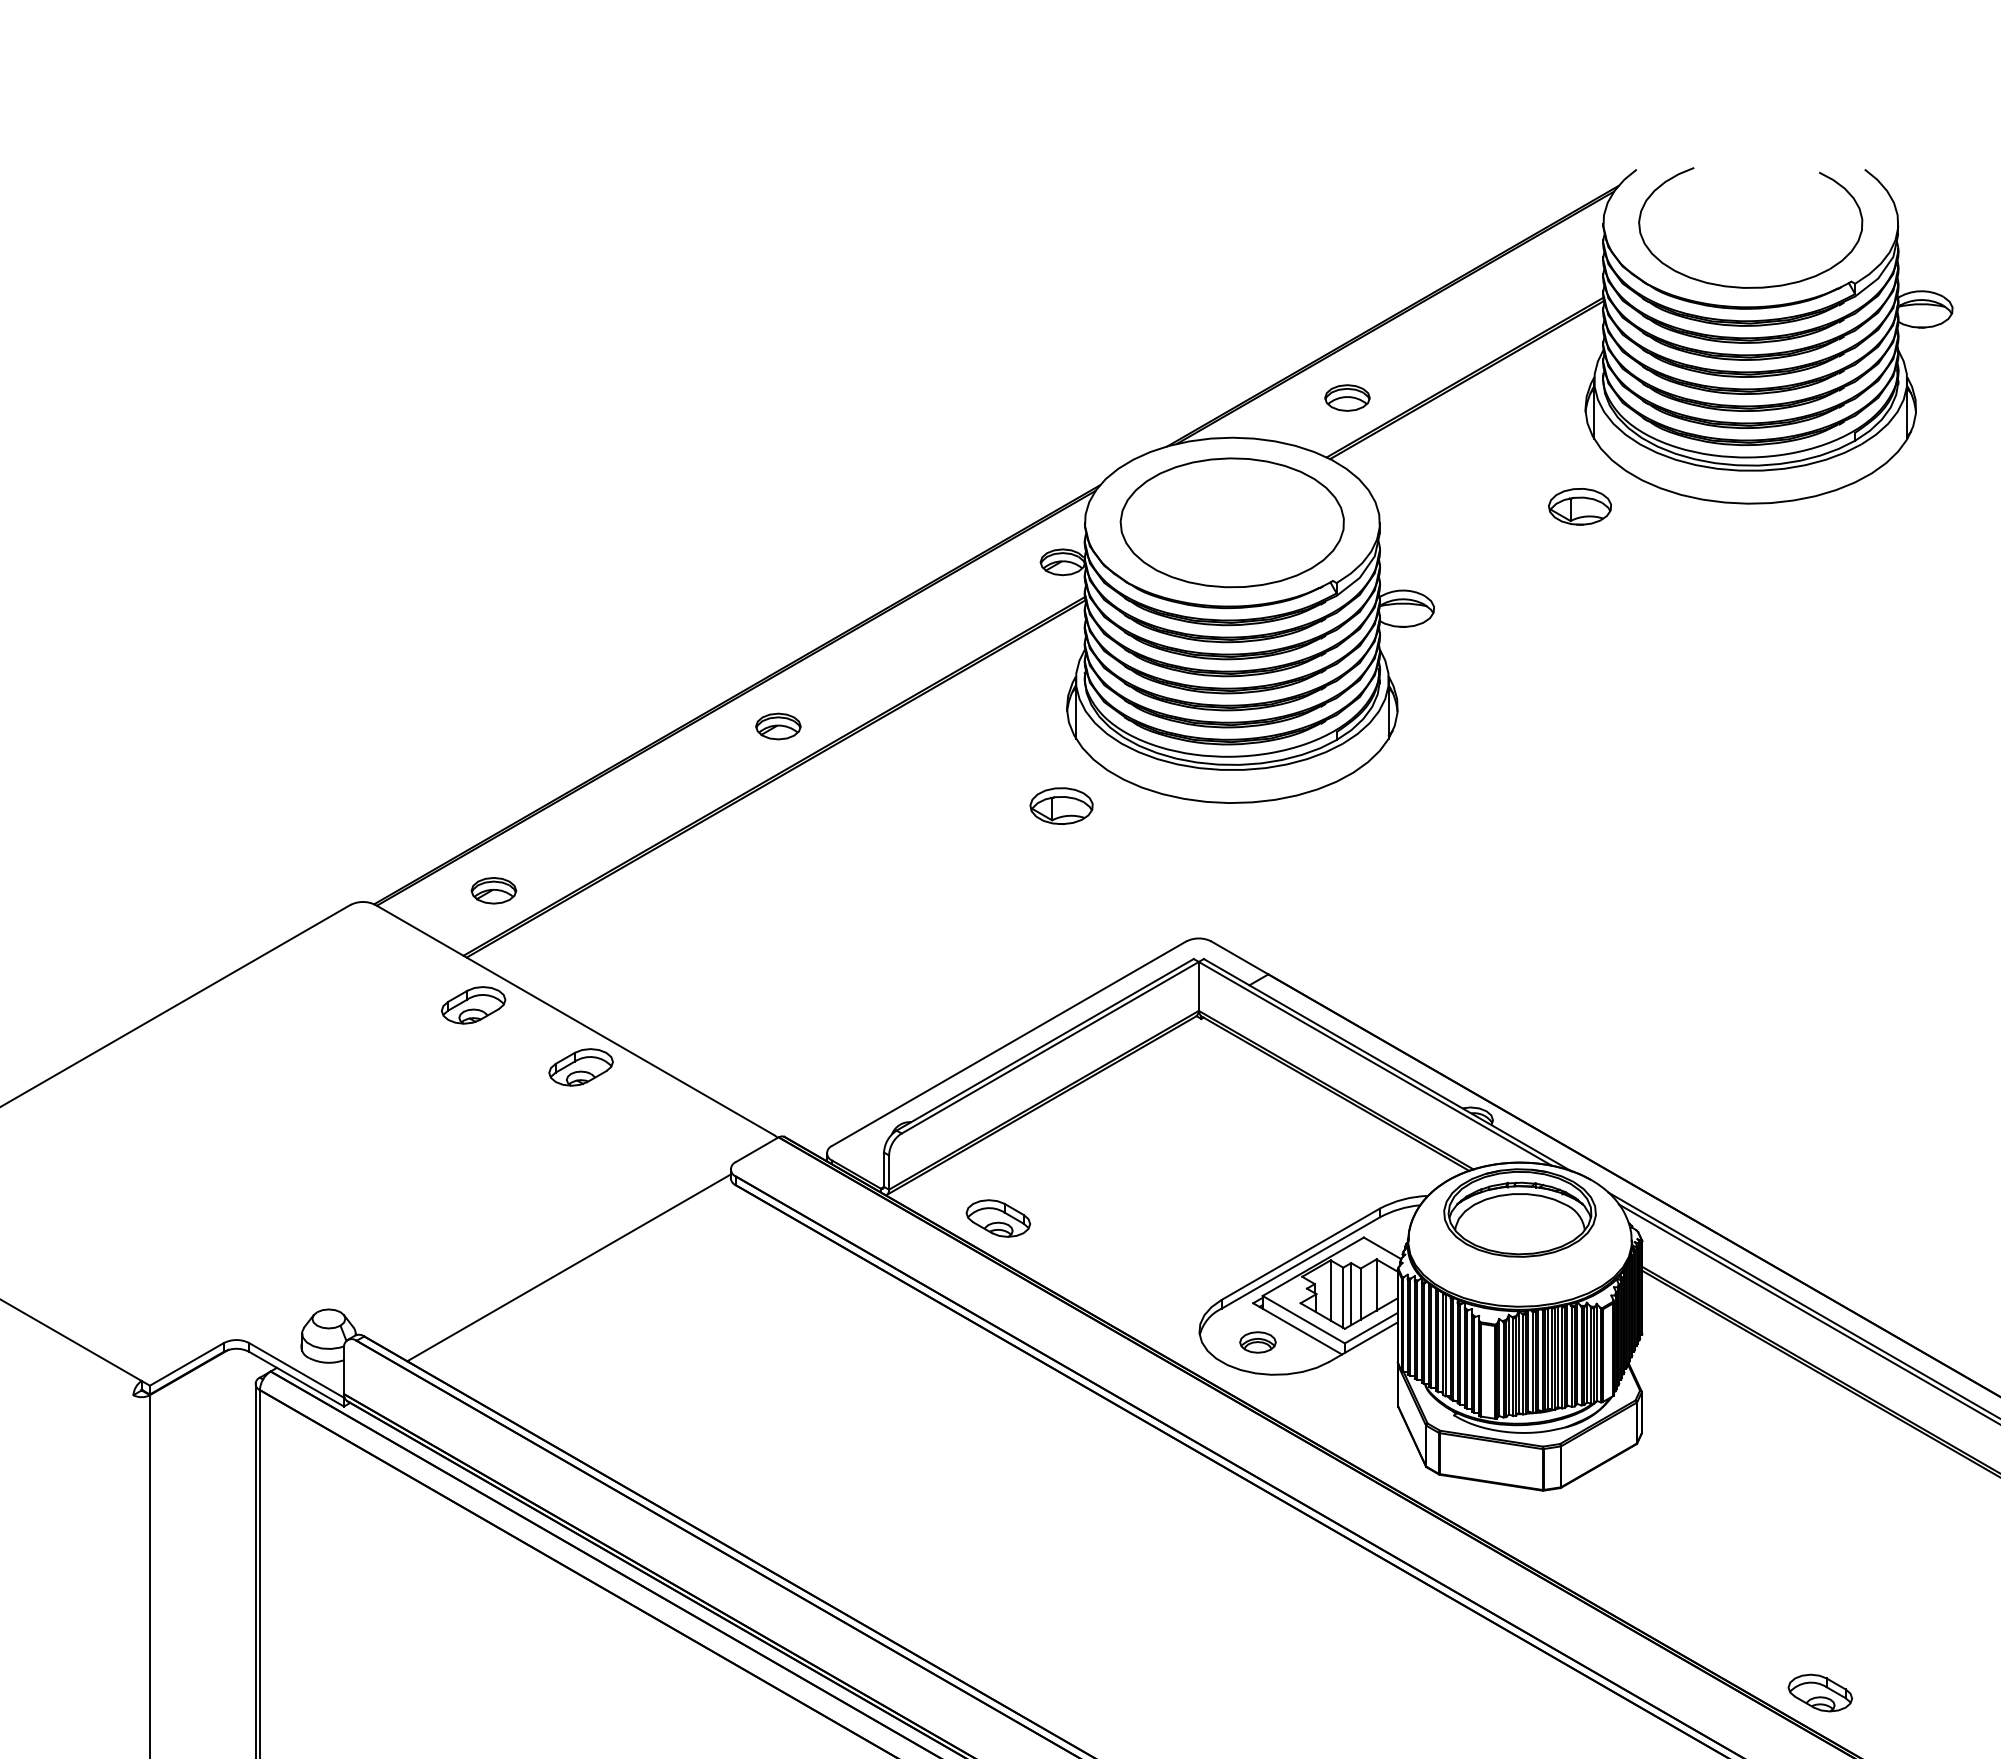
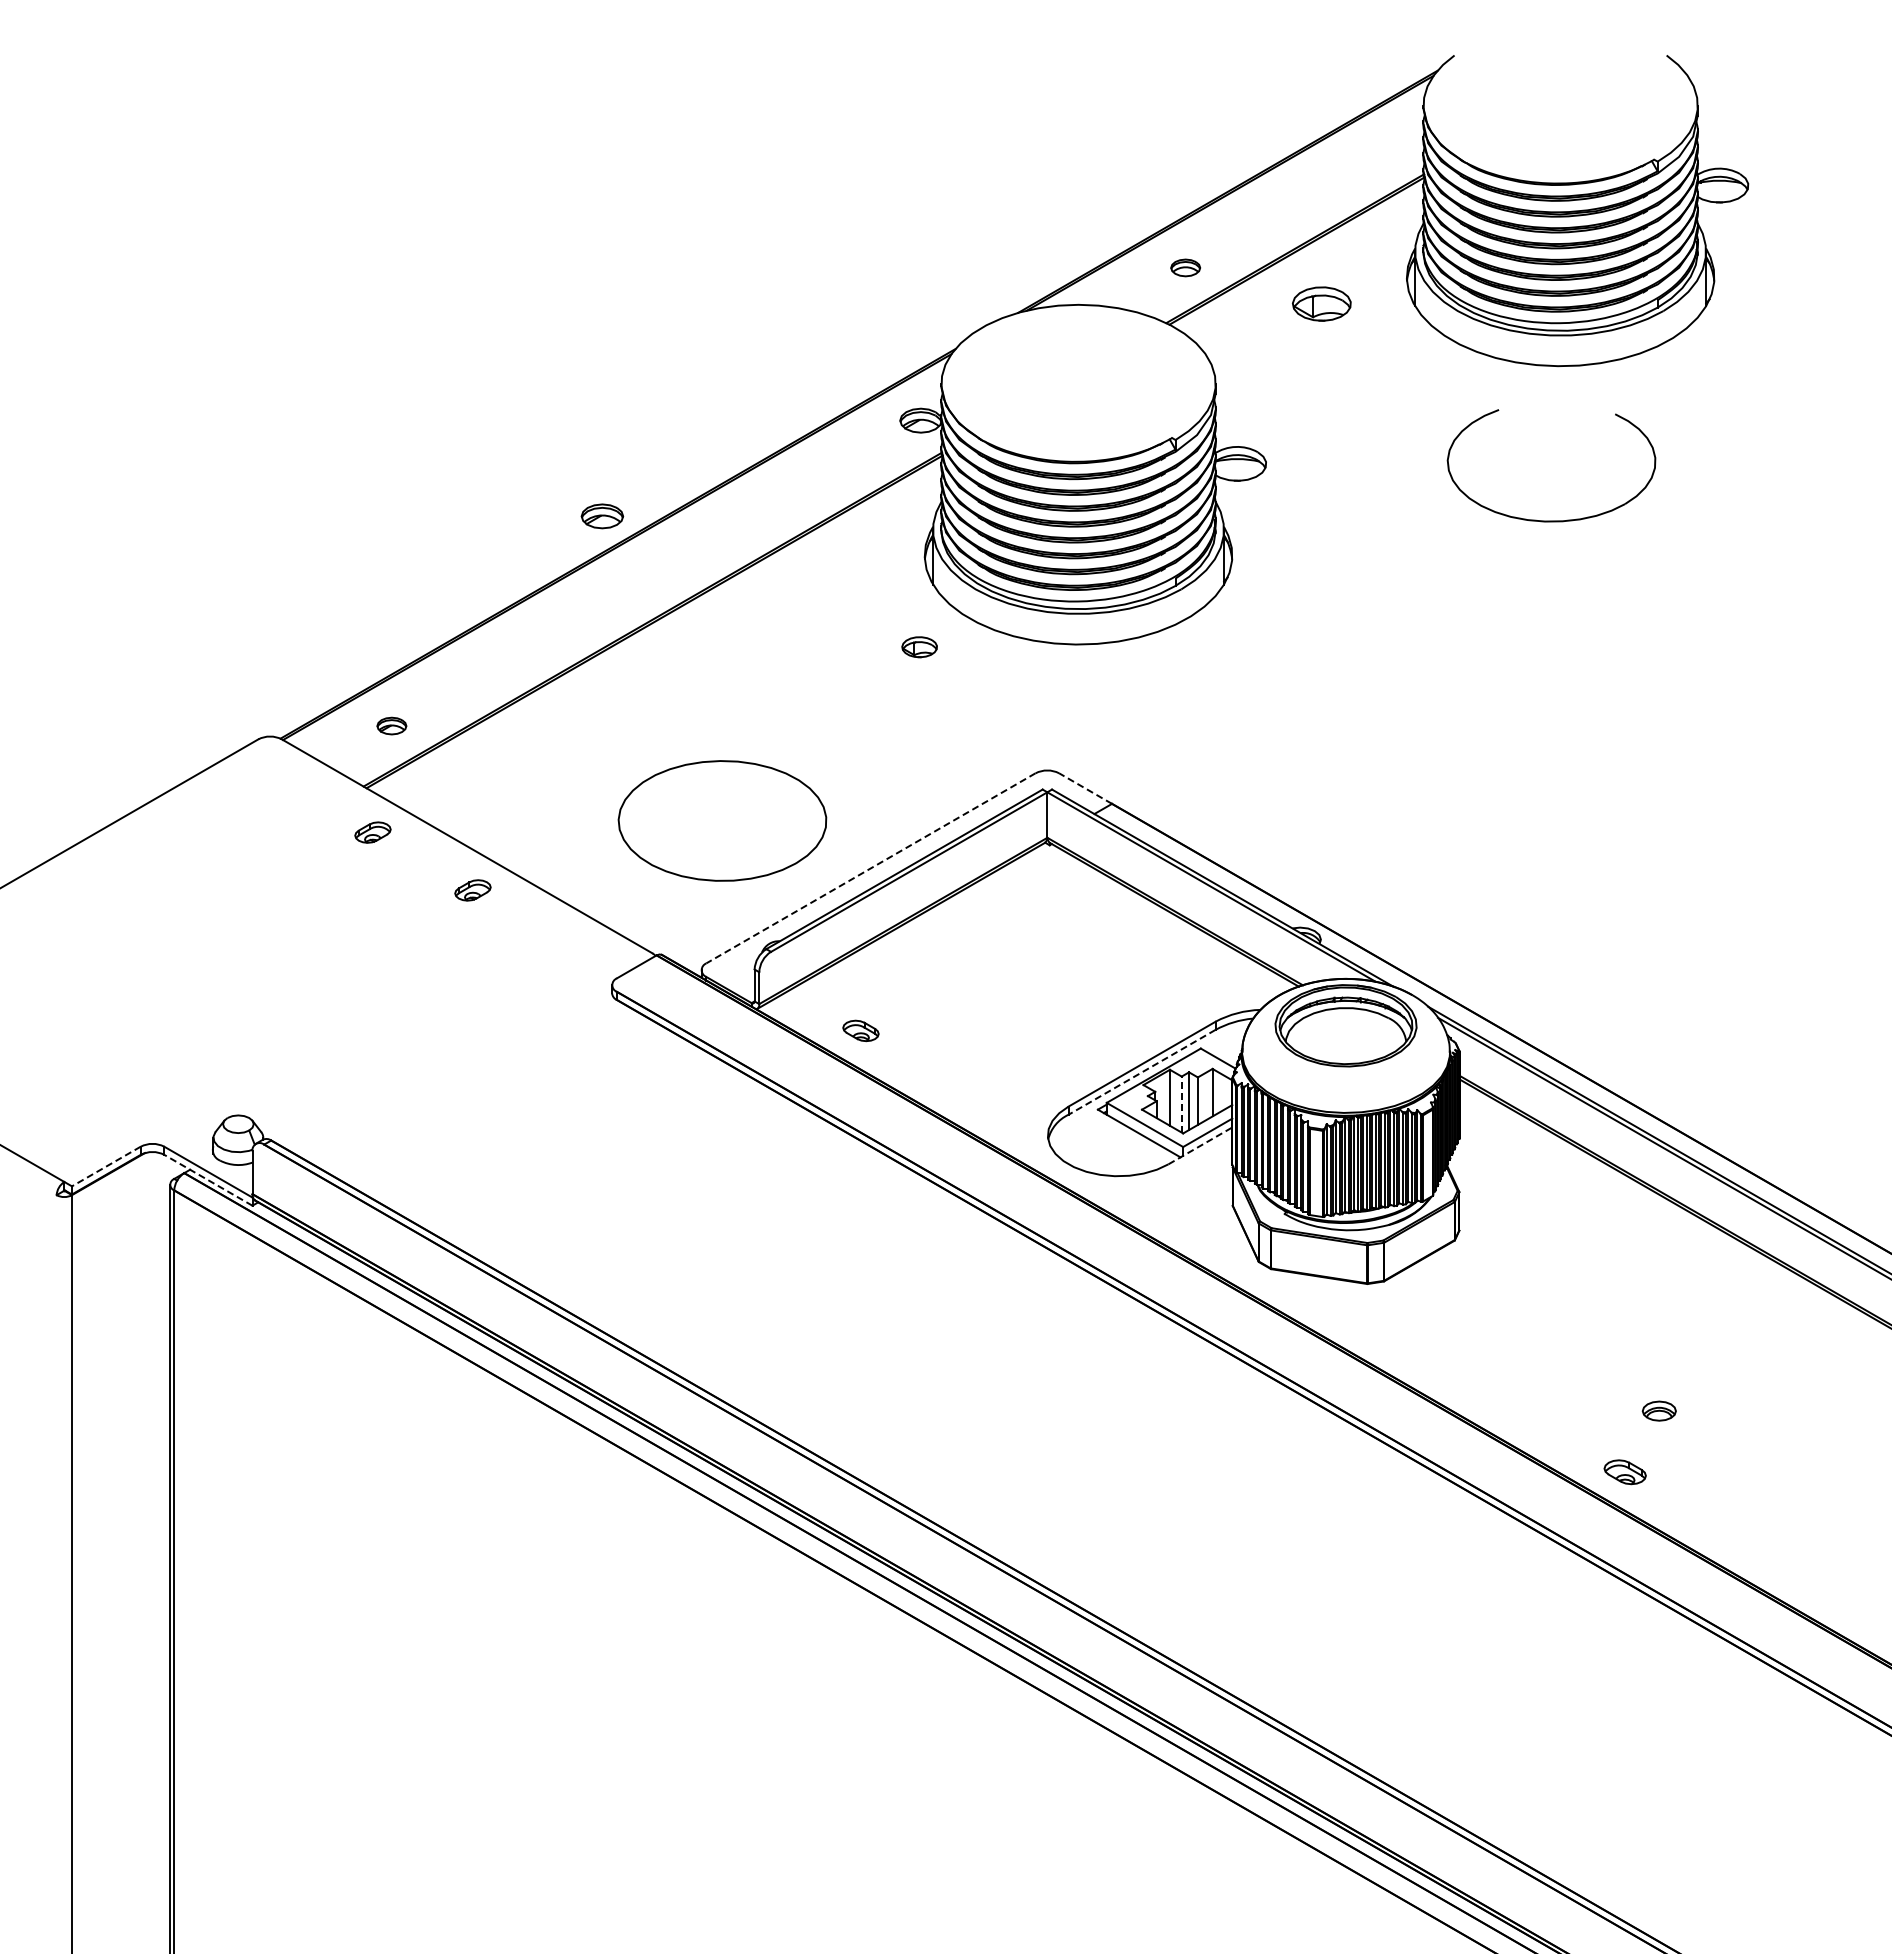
part: (1750, 286) -> (1551, 520), moved
part: (1347, 397) -> (1185, 267), size x0.7
part: (1579, 506) -> (1321, 303), moved
part: (1232, 522) -> (722, 820), moved
part: (778, 726) -> (602, 516), moved
part: (1061, 805) -> (919, 646), size x0.6
part: (493, 890) -> (391, 725), size x0.7
line: (1239, 957) -> (1085, 788), solid -> dashed
part: (473, 1005) -> (372, 832), size x0.6
line: (1008, 1043) -> (870, 868), solid -> dashed
part: (580, 1067) -> (472, 890), size x0.6
part: (997, 1218) -> (860, 1030), size x0.6
line: (1301, 1263) -> (1142, 1072), solid -> dashed
line: (568, 1267) -> (461, 1076), removed
line: (1343, 1297) -> (1181, 1104), solid -> dashed
part: (1257, 1341) -> (1658, 1410), moved
line: (1363, 1341) -> (1200, 1145), solid -> dashed
line: (187, 1364) -> (106, 1166), solid -> dashed
line: (296, 1379) -> (208, 1180), solid -> dashed
part: (1819, 1693) -> (1624, 1472), size x0.7

